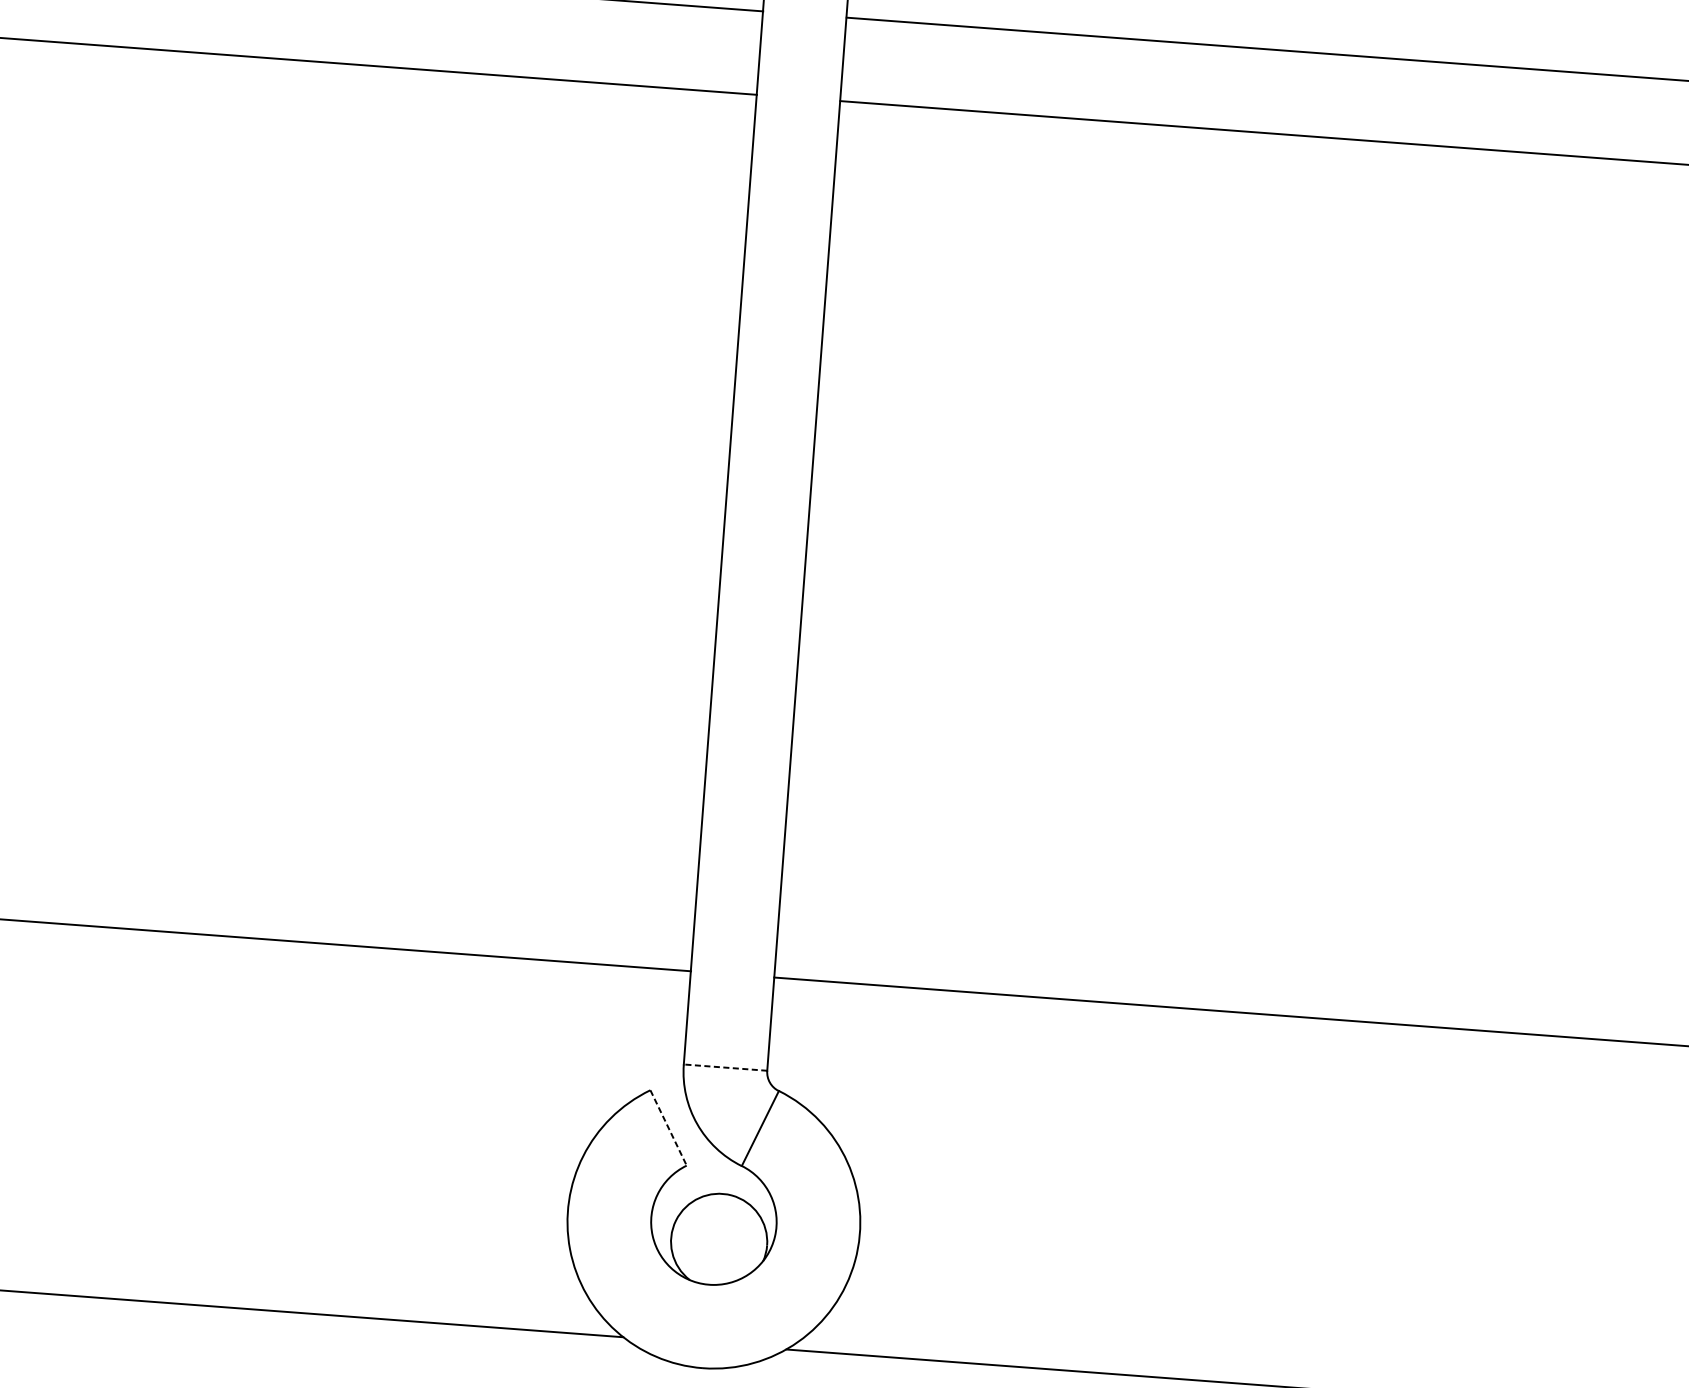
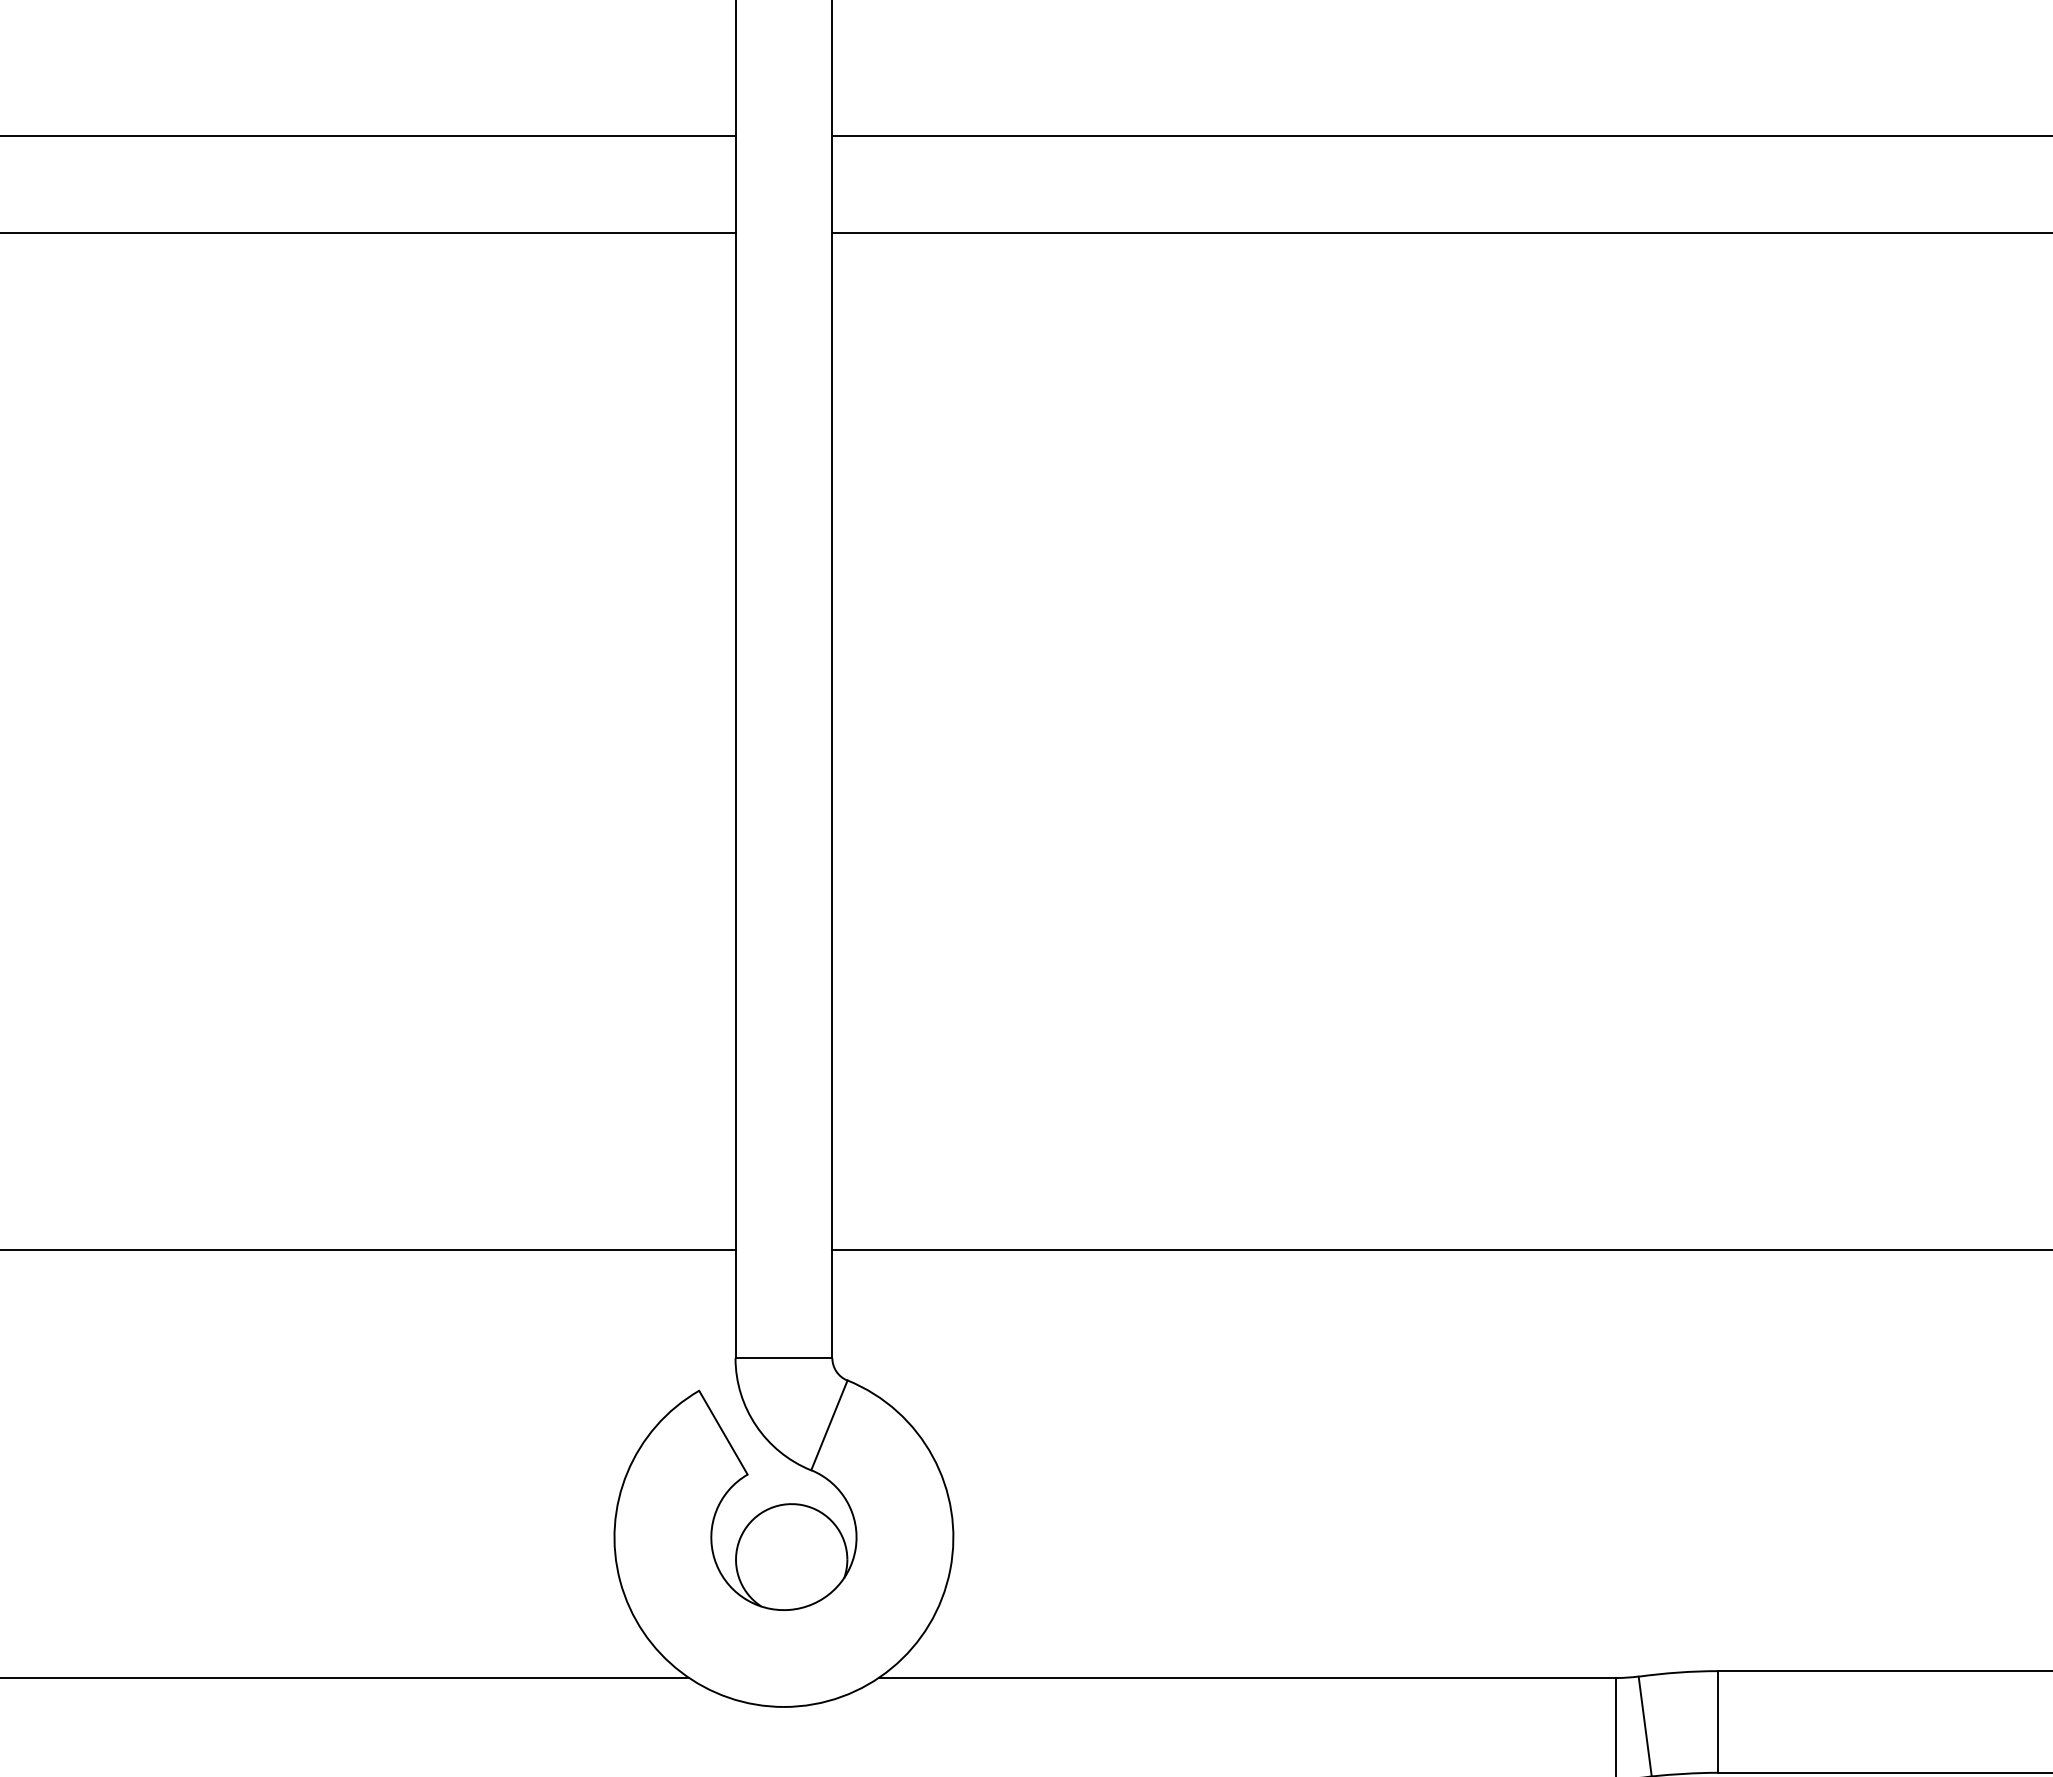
line: (725, 1067) -> (783, 1358), dashed -> solid
line: (668, 1128) -> (723, 1433), dashed -> solid

